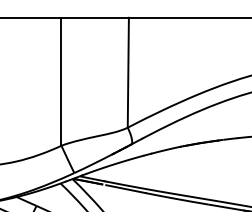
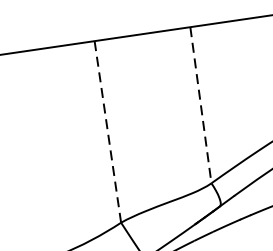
line: (128, 72) -> (201, 104), solid -> dashed
line: (61, 81) -> (107, 131), solid -> dashed

